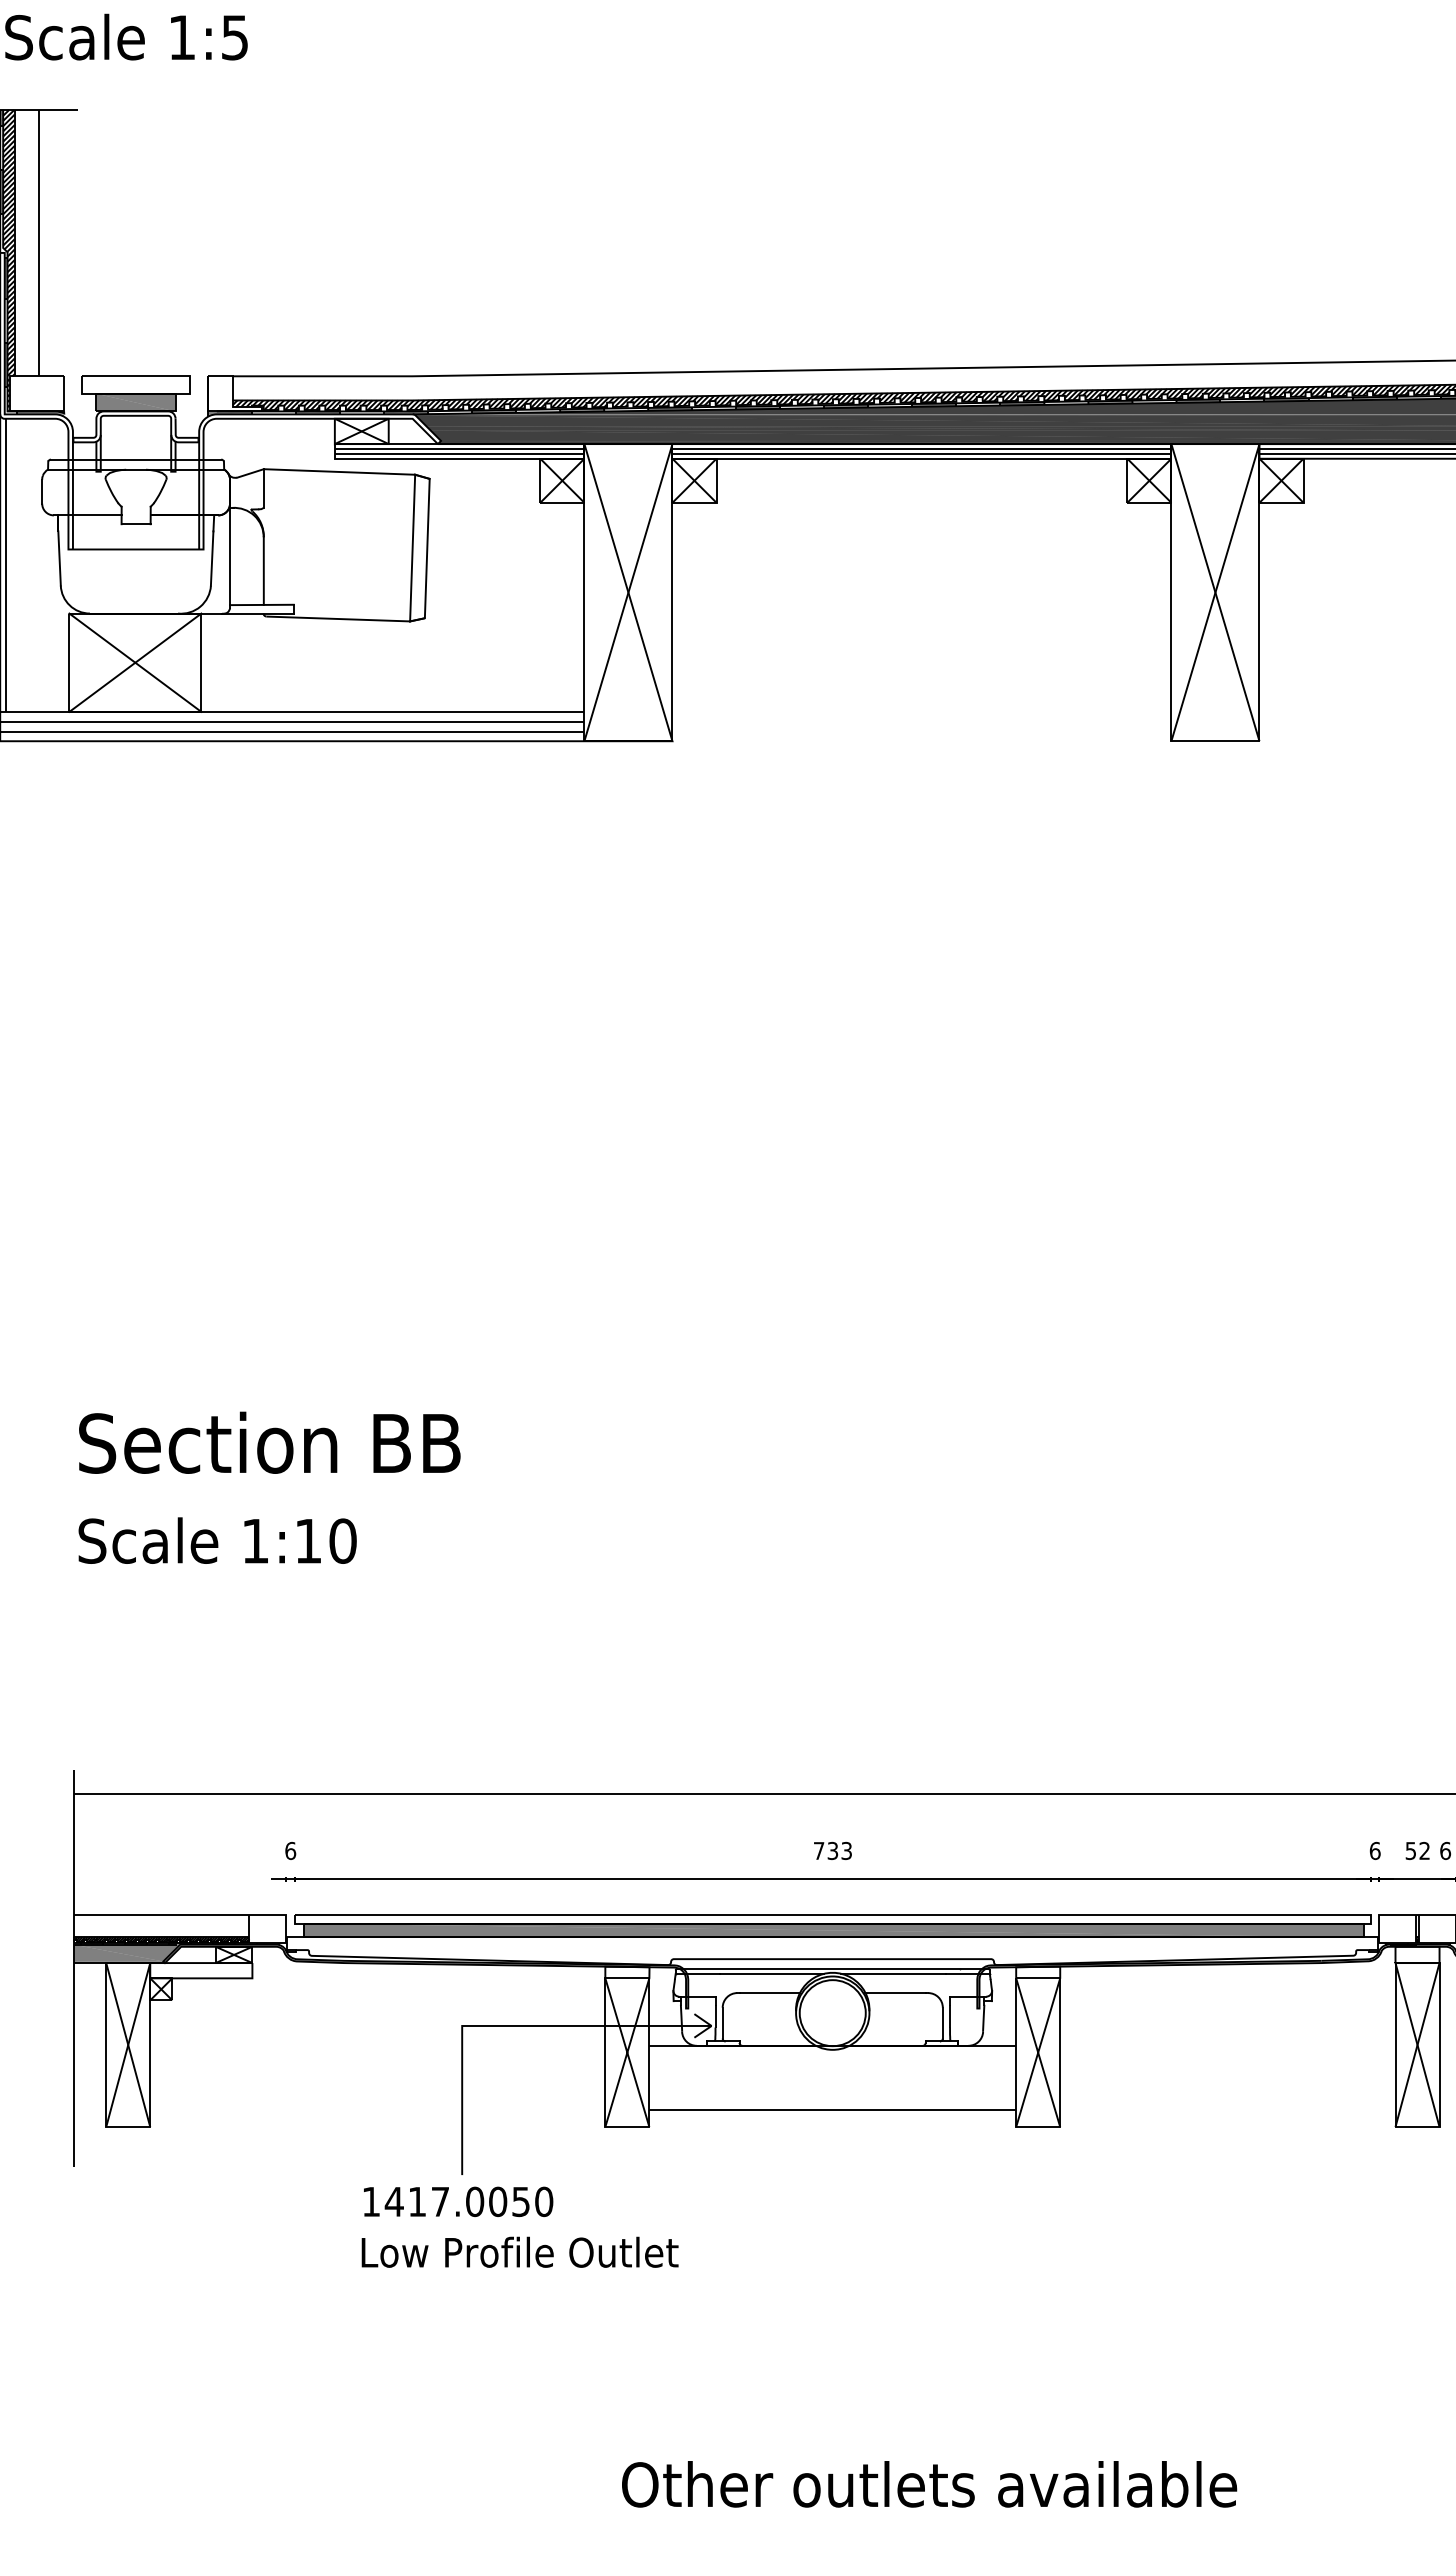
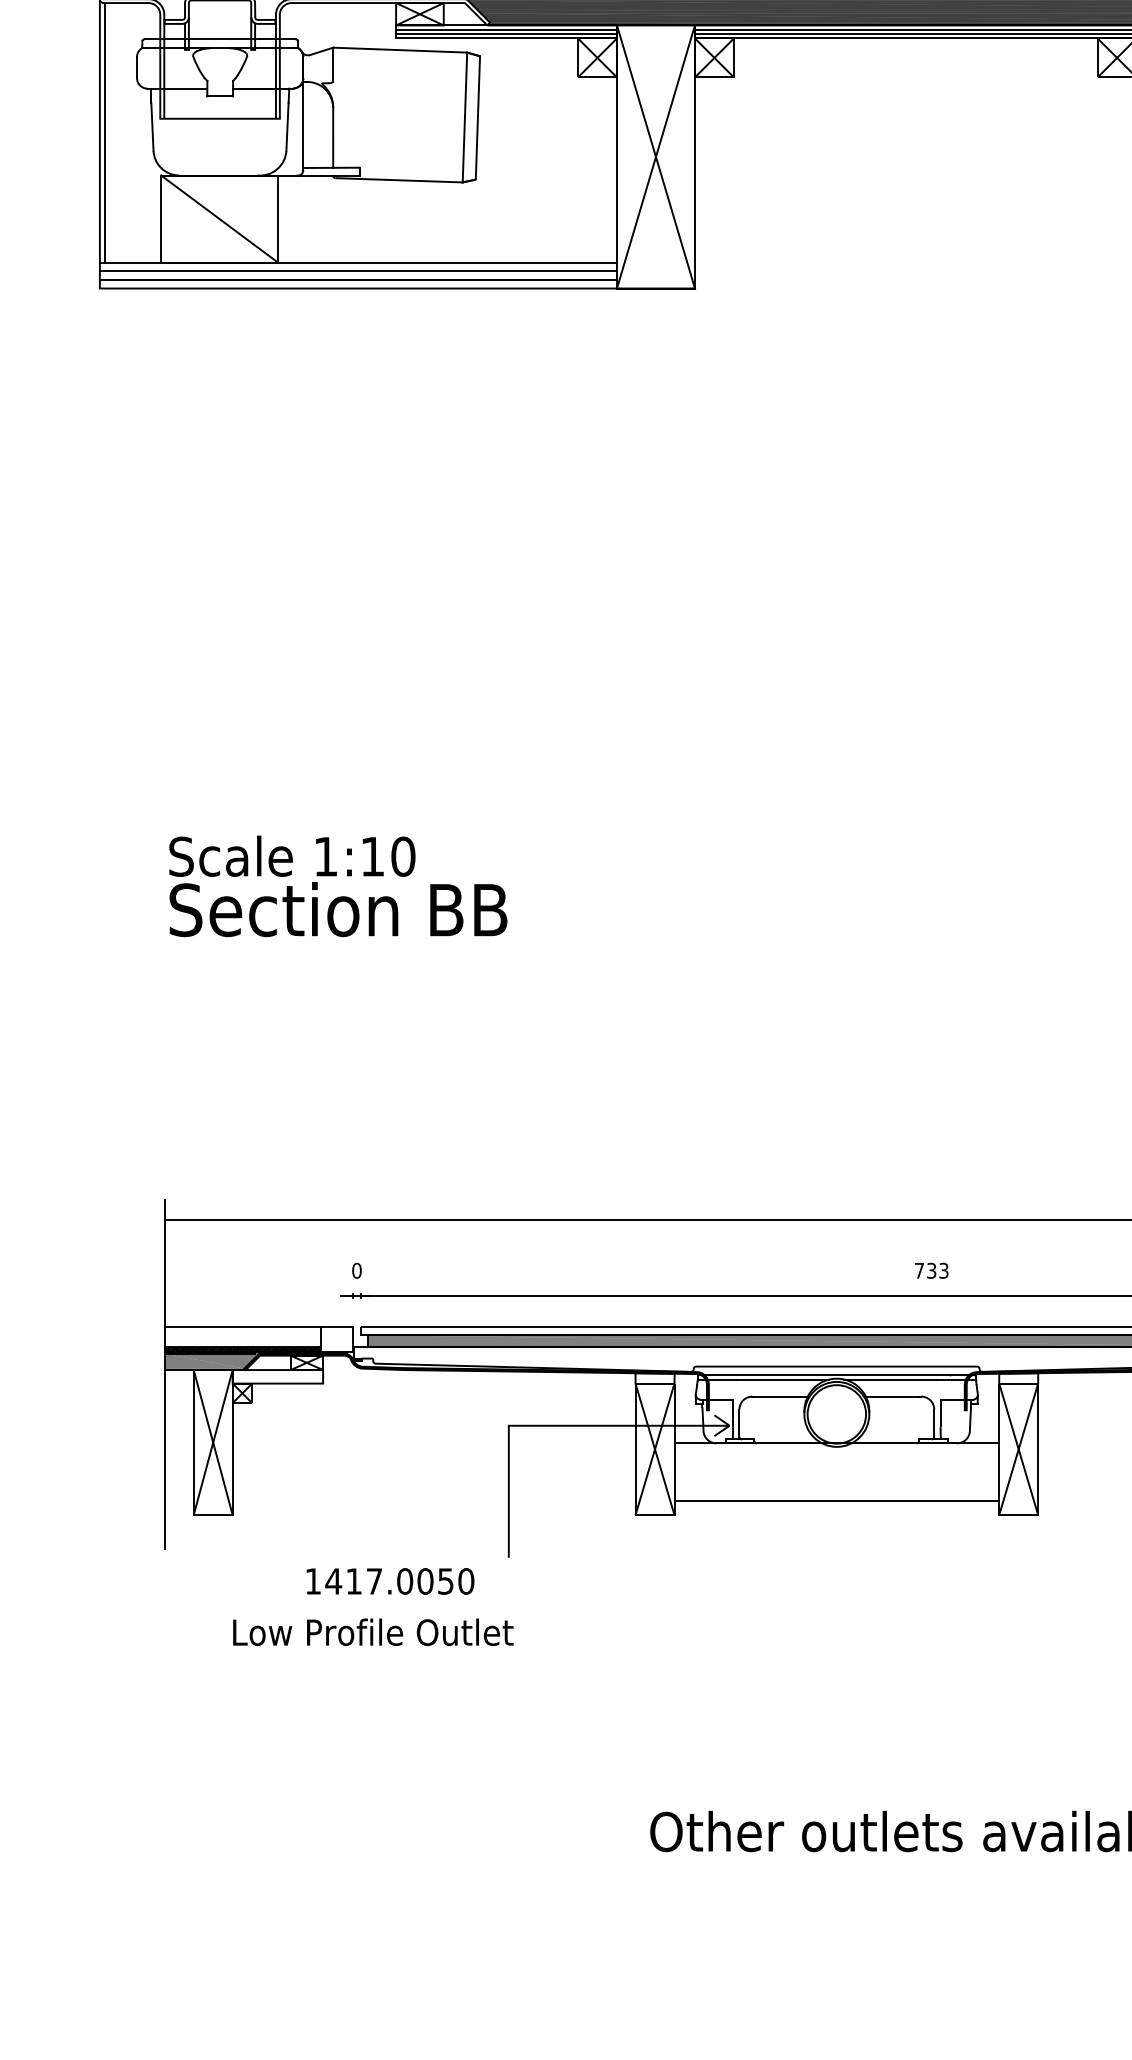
line: (135, 662) -> (219, 218), removed
text: (217, 1540) -> (292, 856), moved
text: (290, 1850) -> (356, 1270), 6 -> 0
text: (832, 1850) -> (931, 1270), moved
text: (458, 2201) -> (390, 1581), moved
text: (519, 2251) -> (372, 1631), moved

